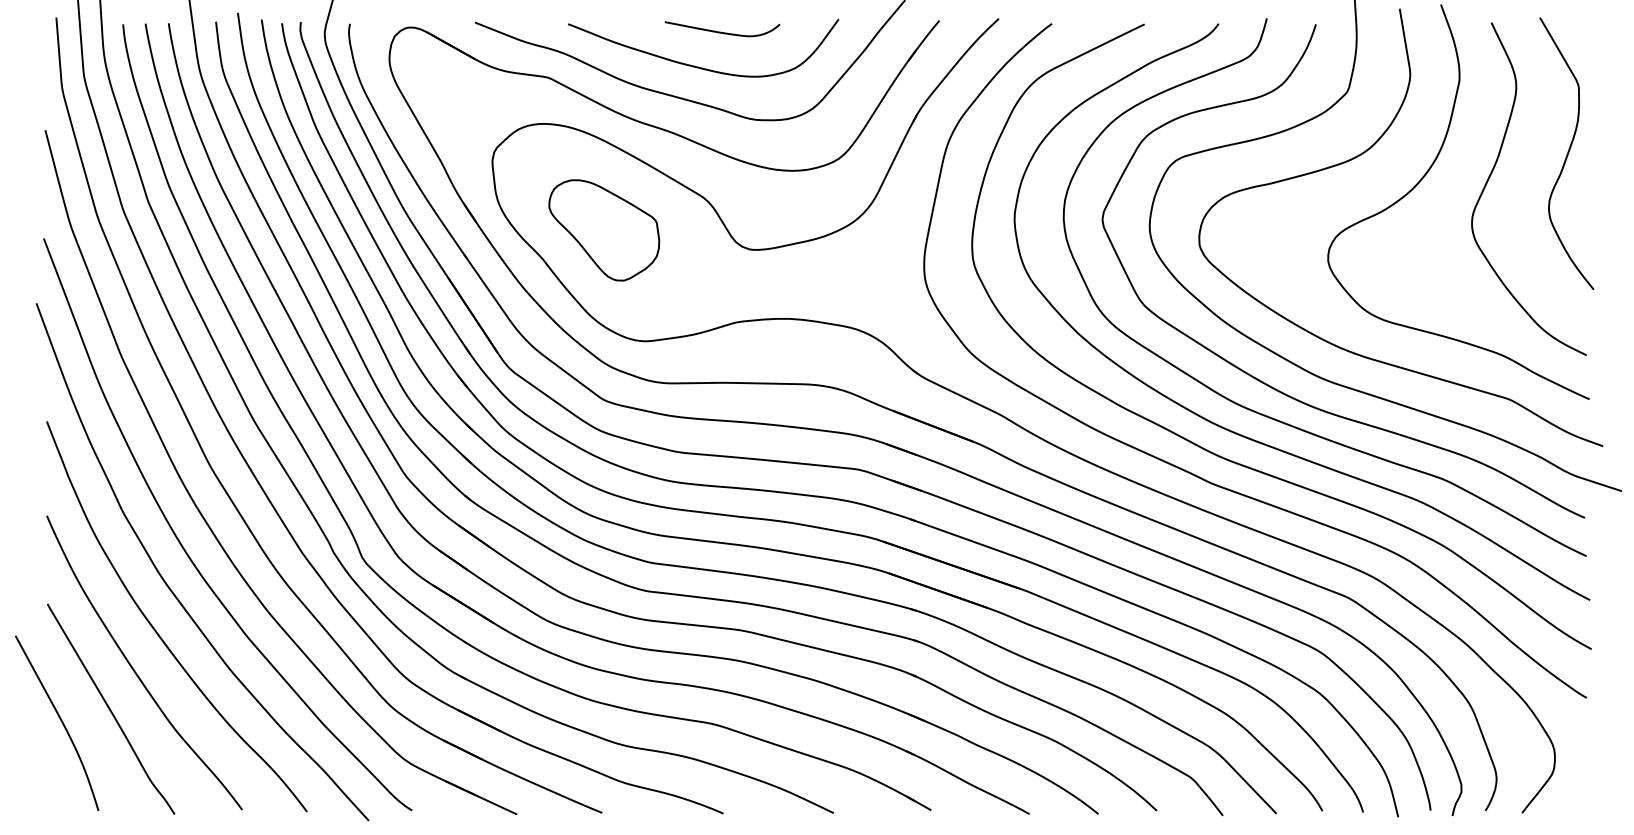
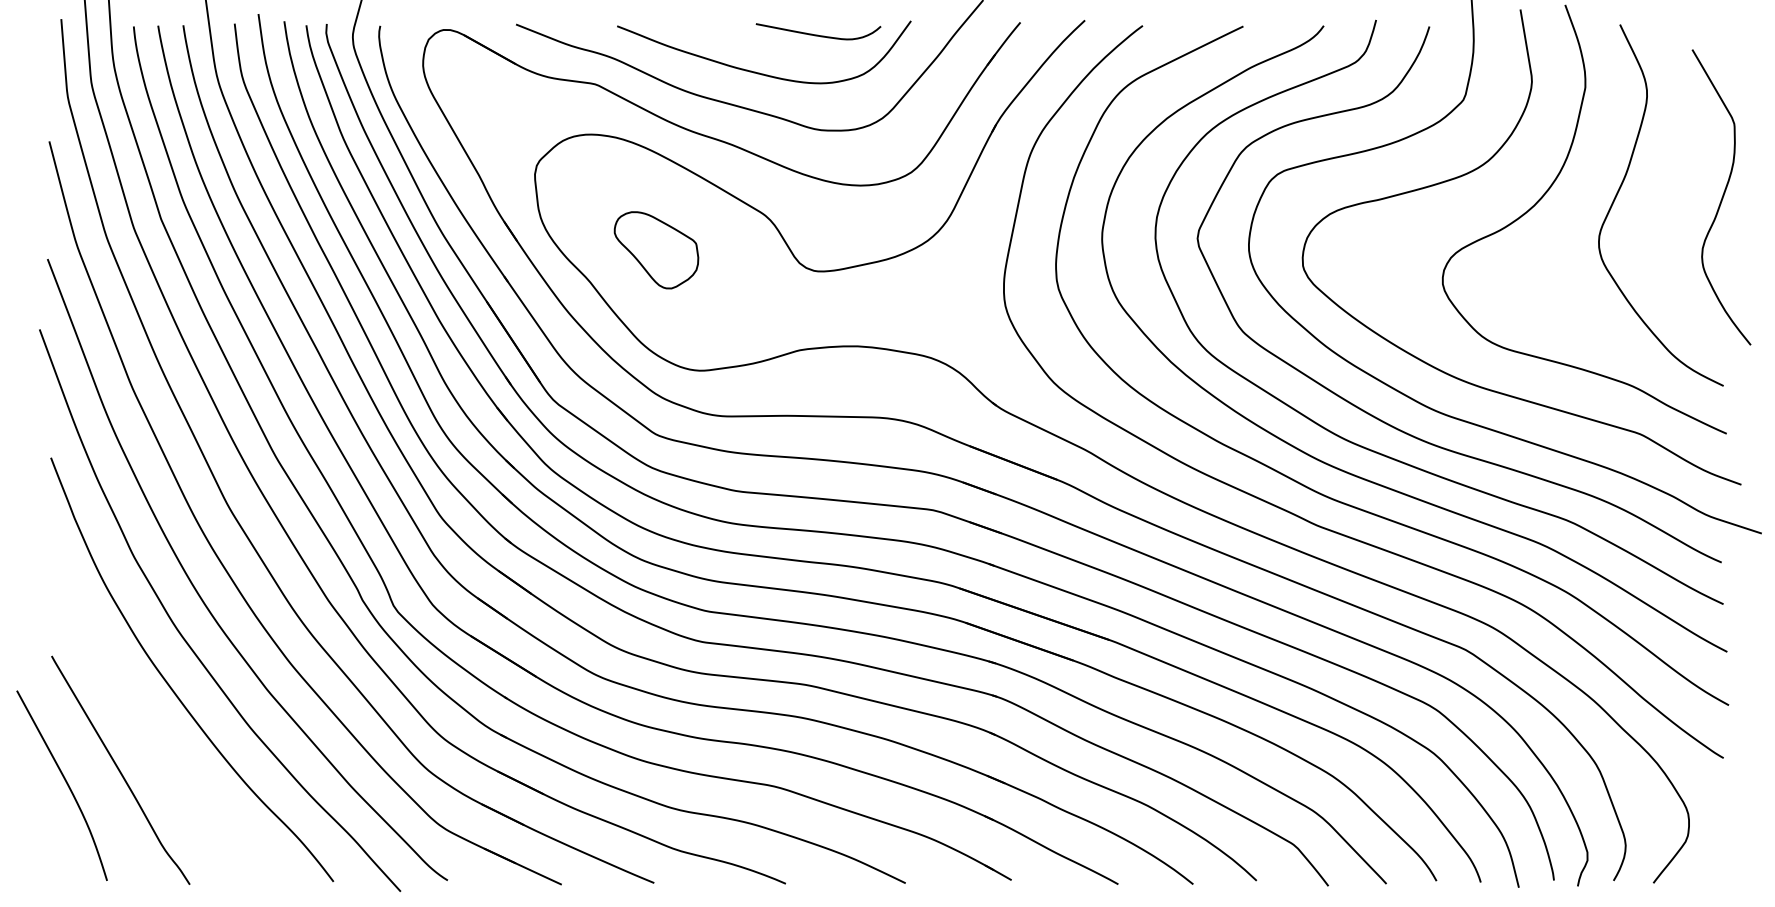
curve: (721, 31) -> (817, 34), moved
curve: (1567, 153) -> (1722, 197), moved
part: (604, 230) -> (656, 250), size x0.7
curve: (135, 670) -> (147, 728), removed

